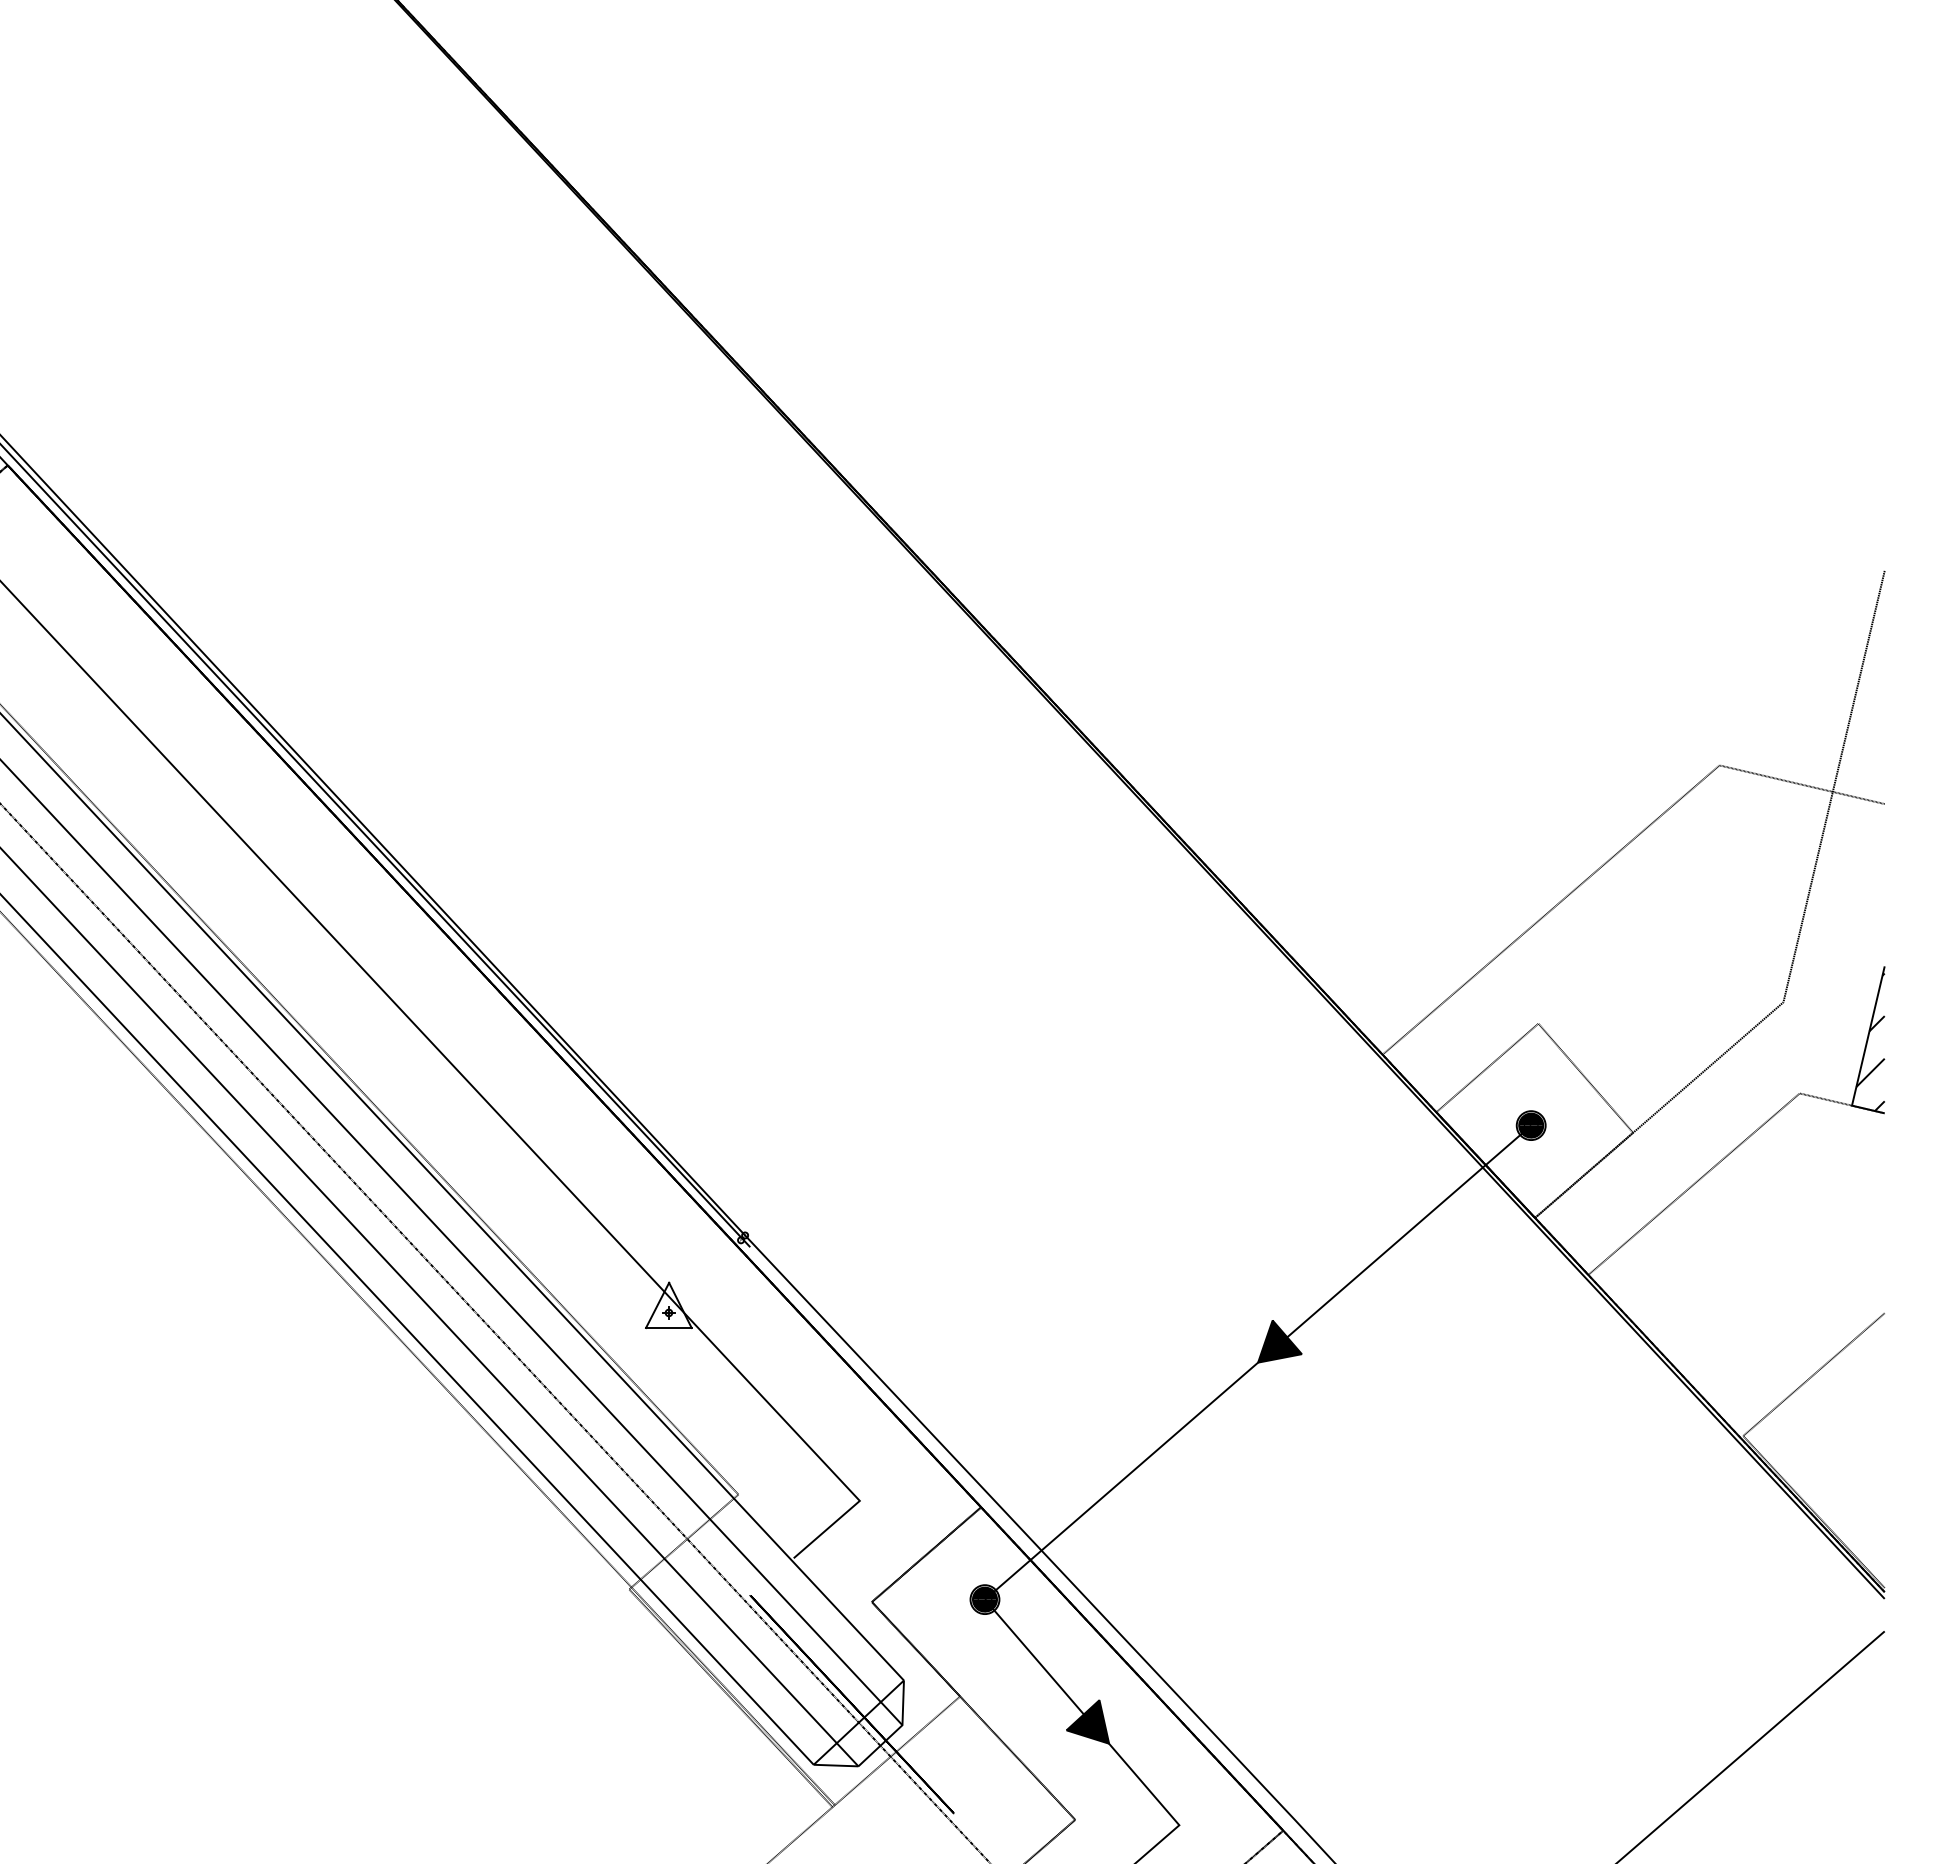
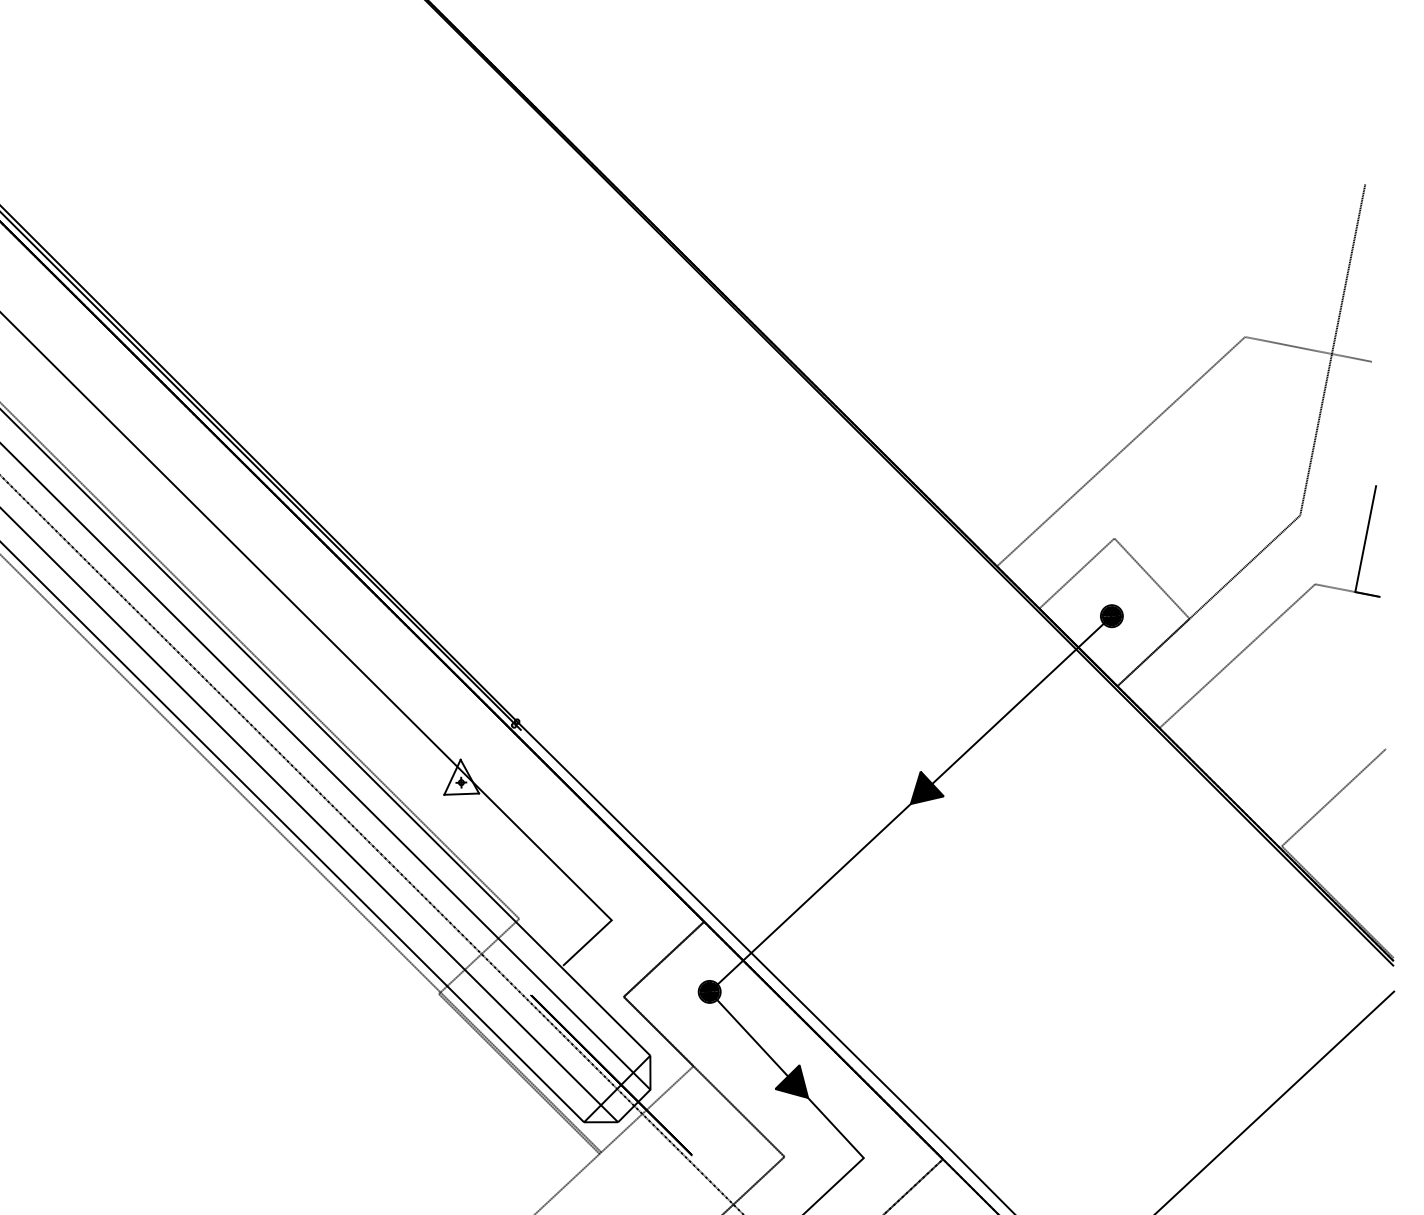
hatch: (1870, 1042) -> (1367, 543), removed

